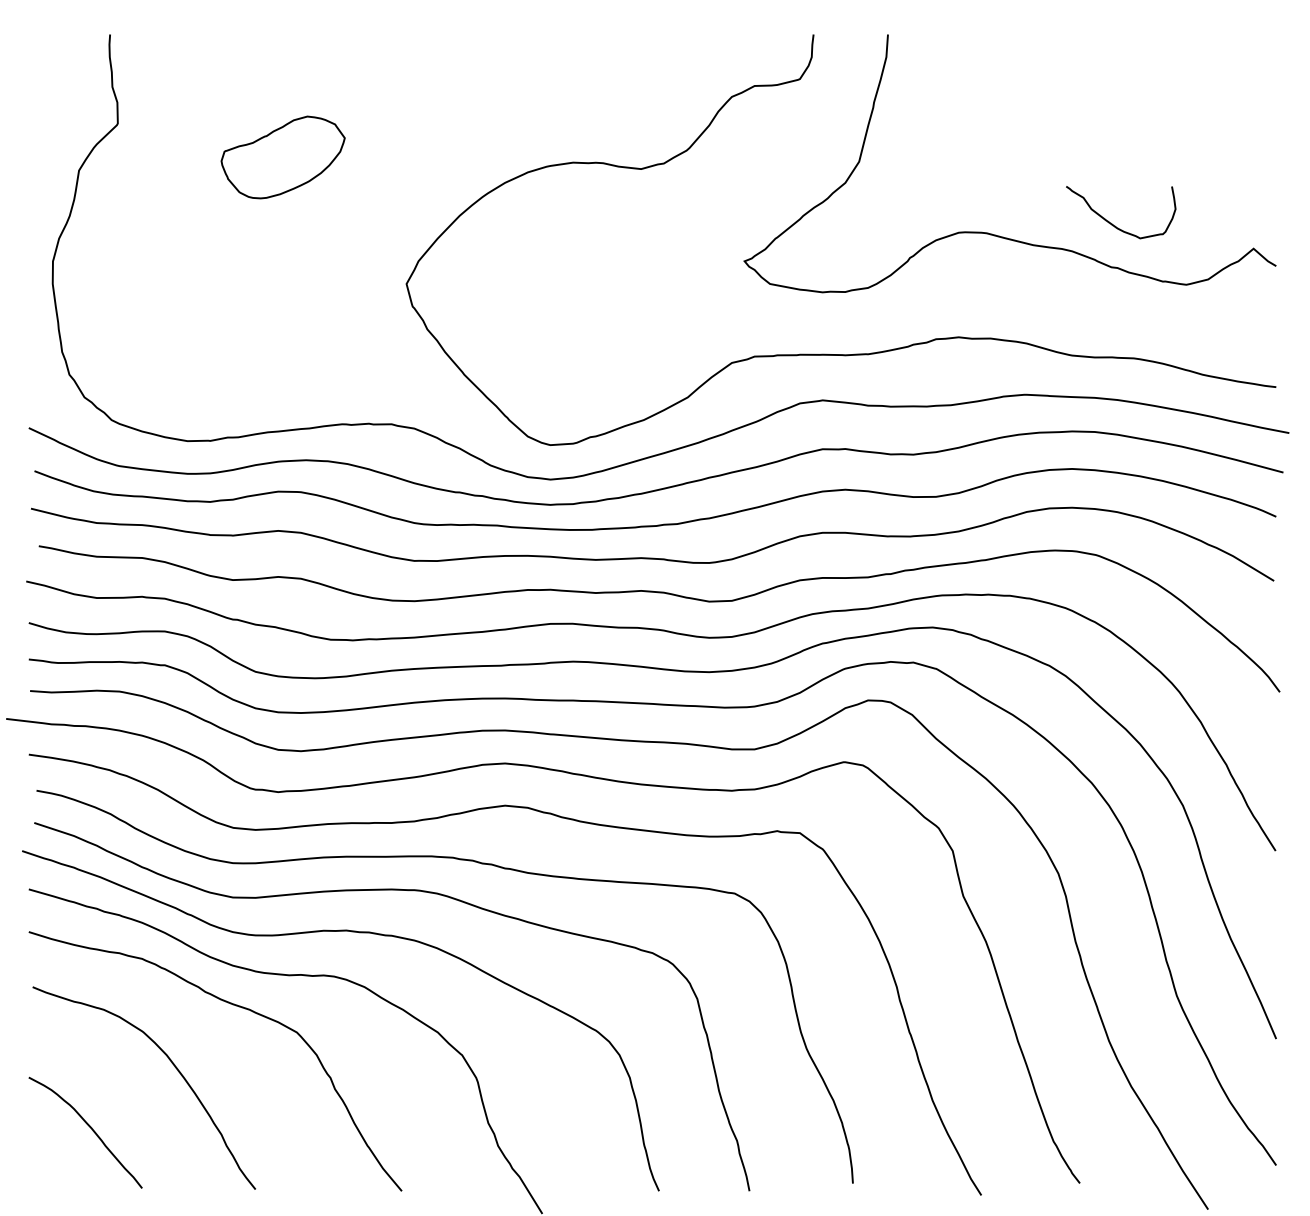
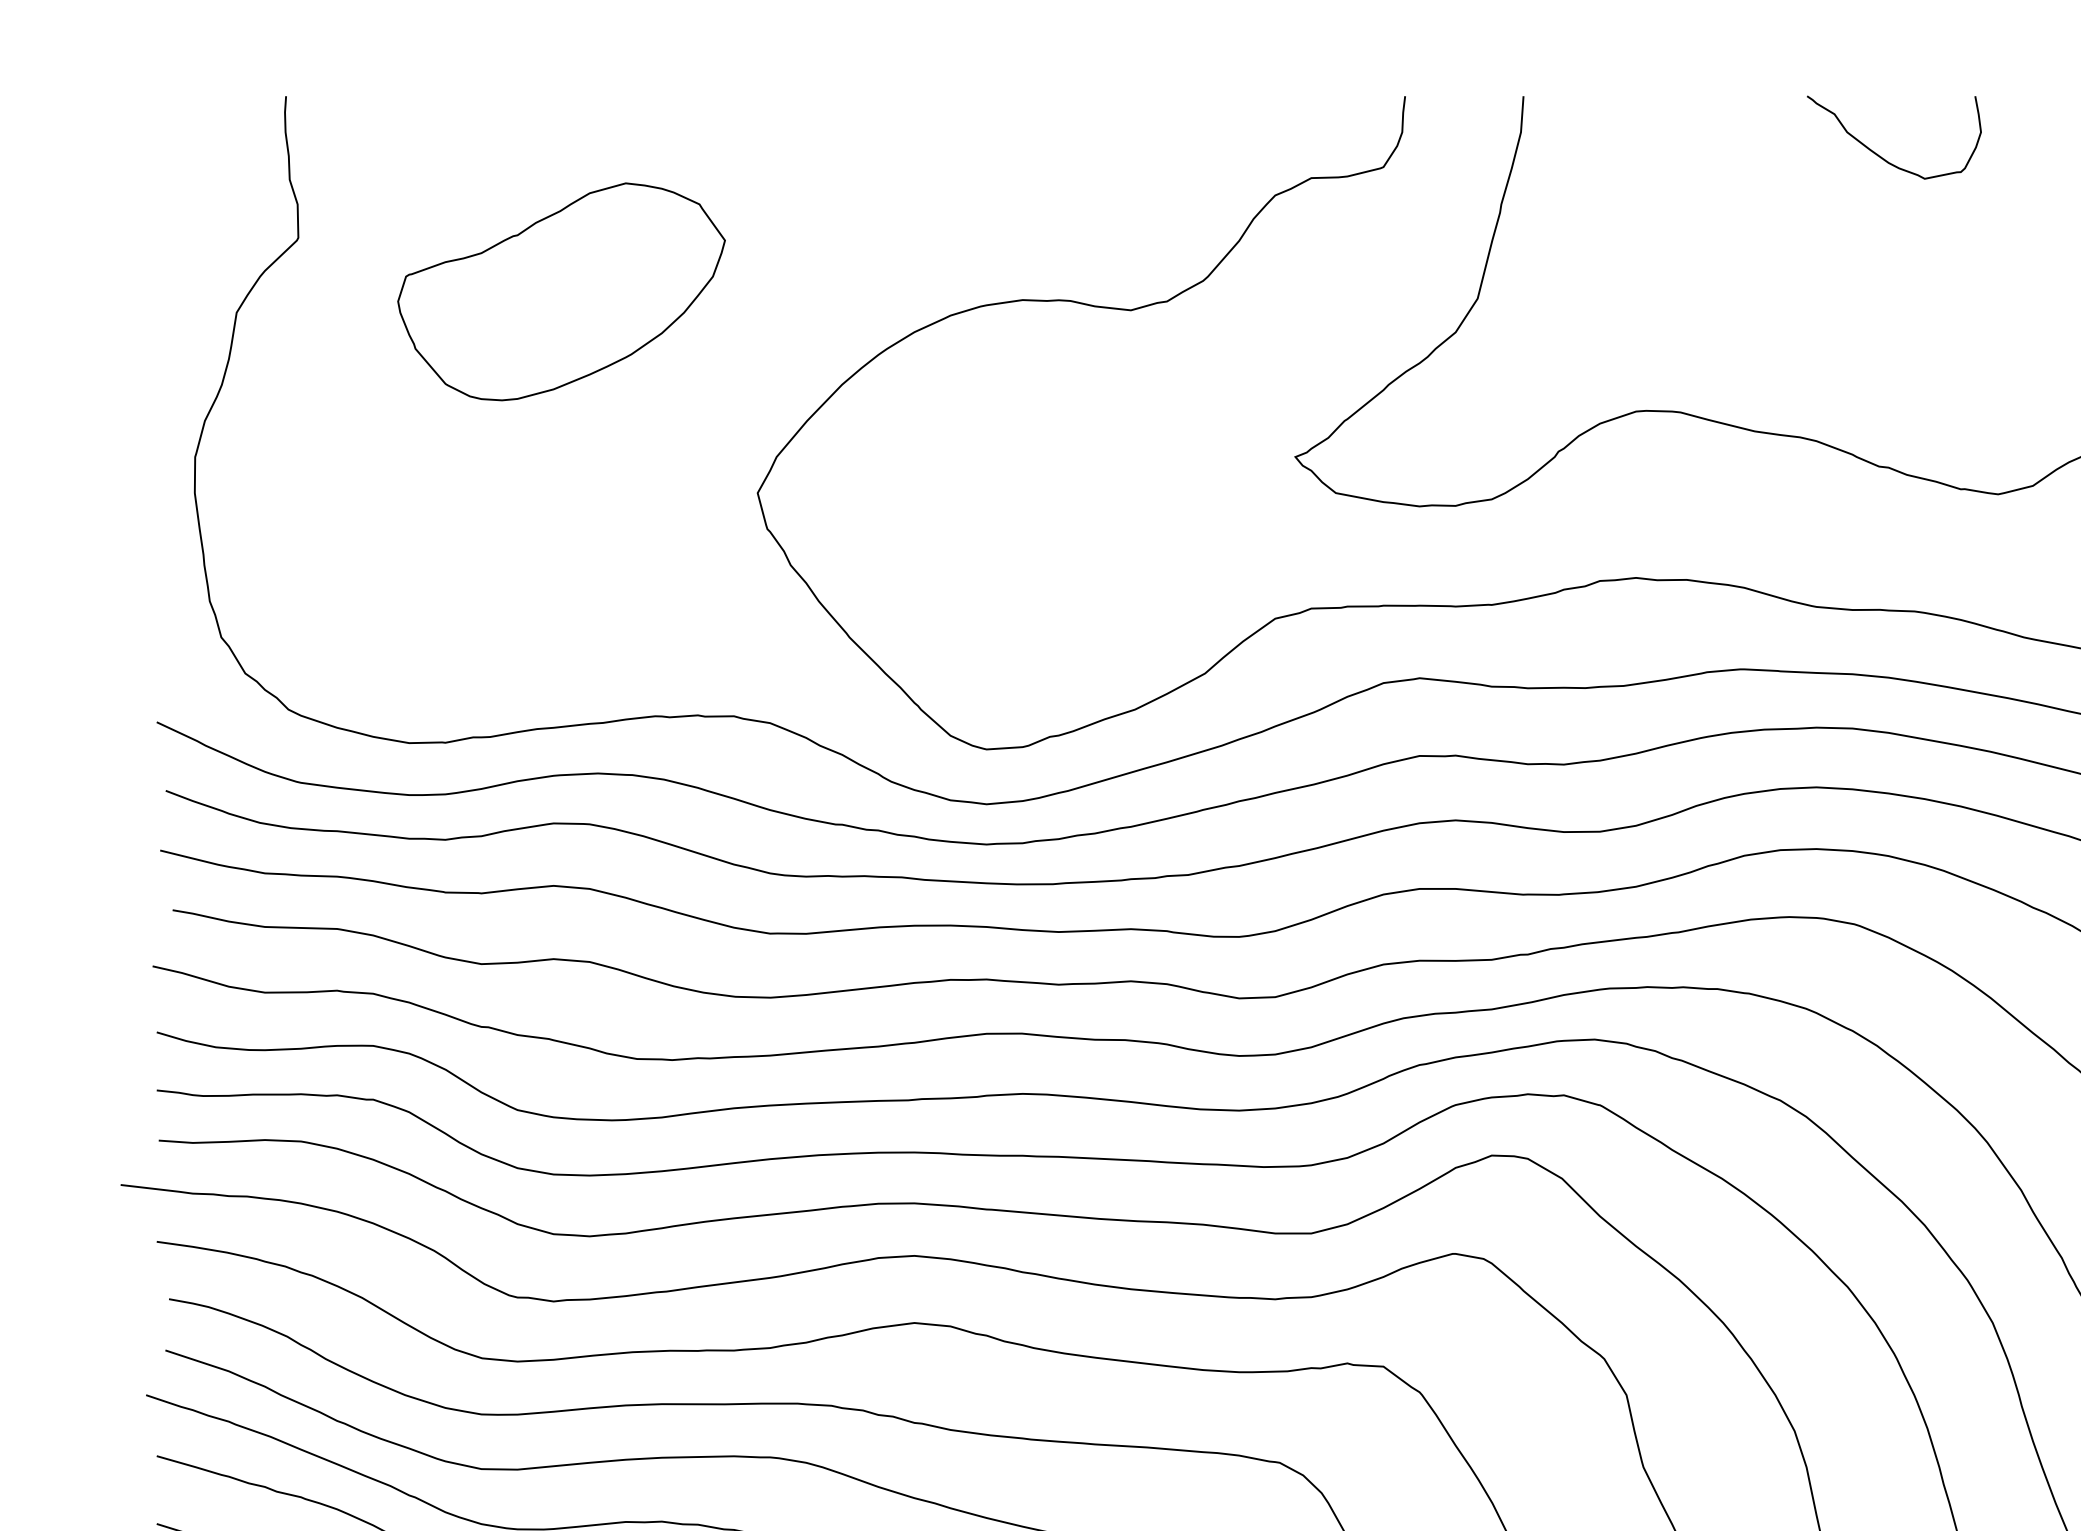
part: (282, 157) -> (560, 291), size x1.67
curve: (1112, 223) -> (1880, 155), moved

